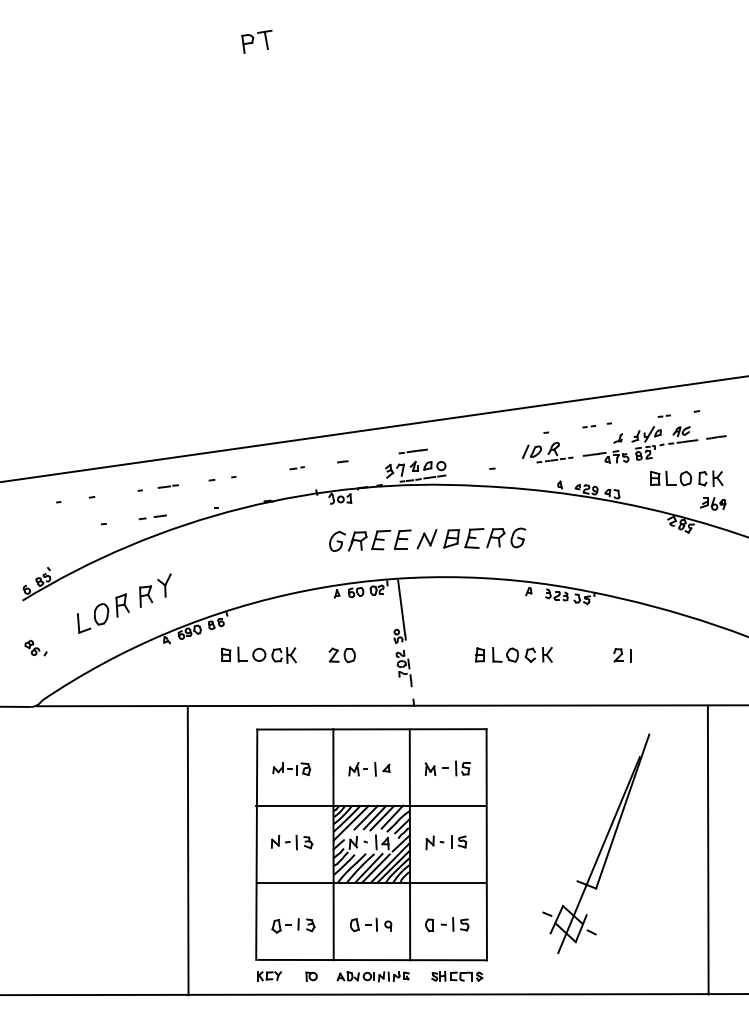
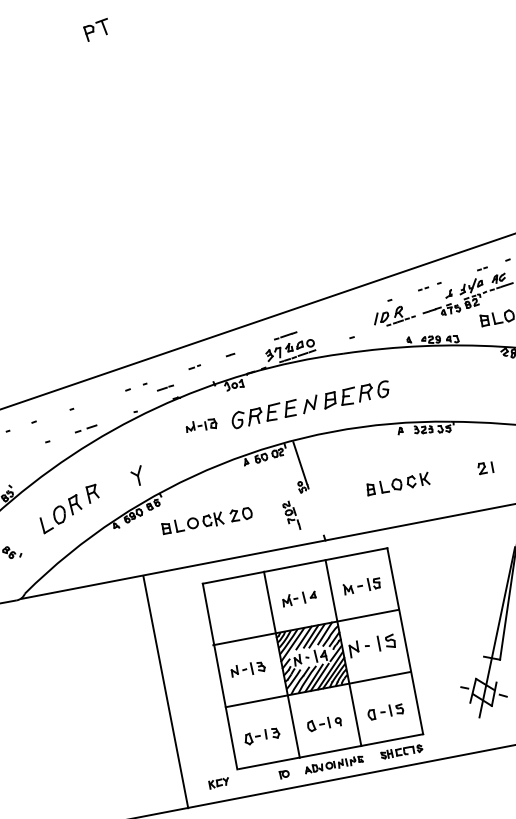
line: (167, 486) -> (164, 388), moved
part: (164, 585) -> (137, 476), moved
part: (341, 655) -> (240, 514), moved
part: (403, 668) -> (291, 515), moved
part: (291, 768) -> (201, 425), moved
part: (446, 842) -> (372, 645), size x1.4
part: (269, 976) -> (219, 783), moved

